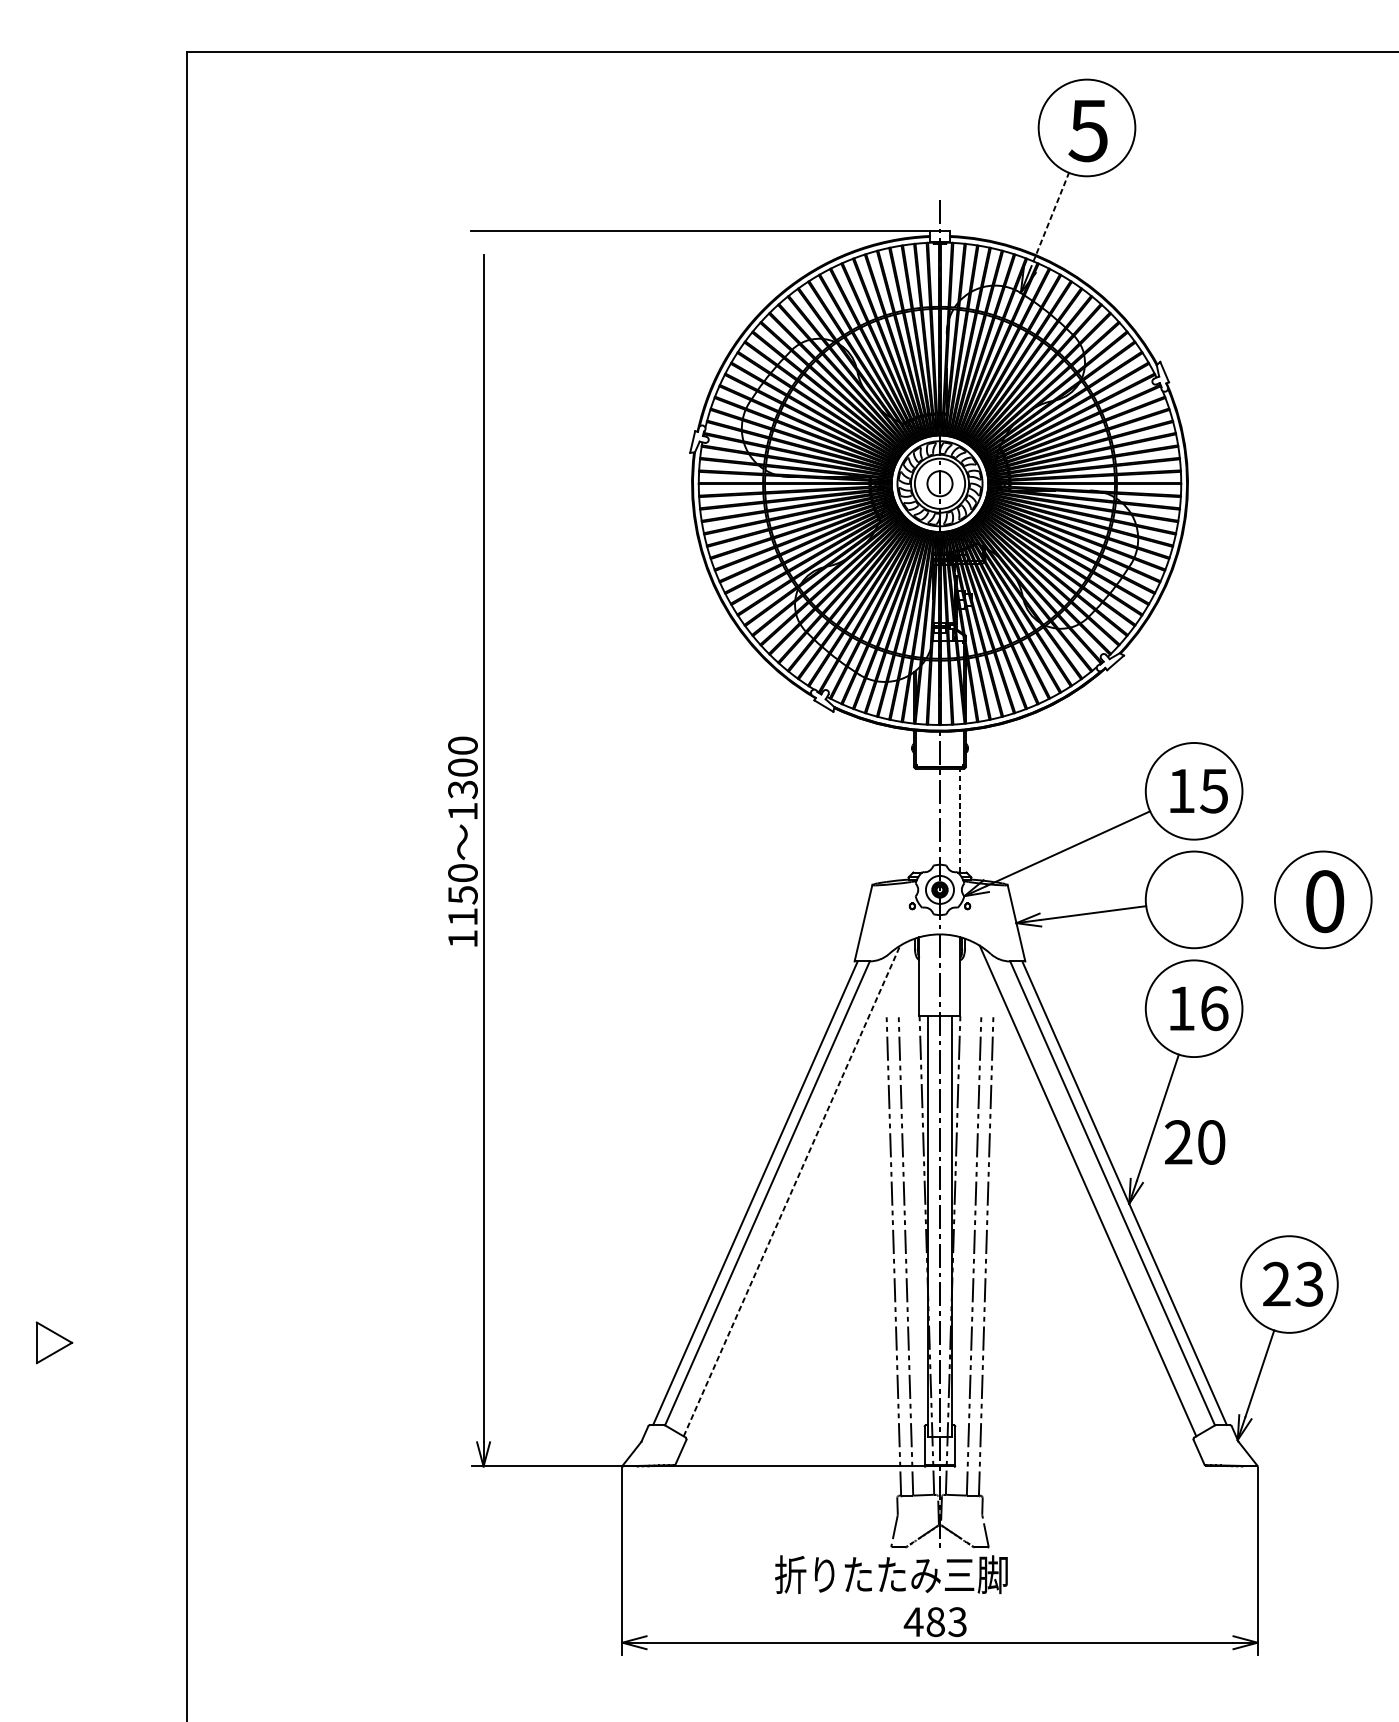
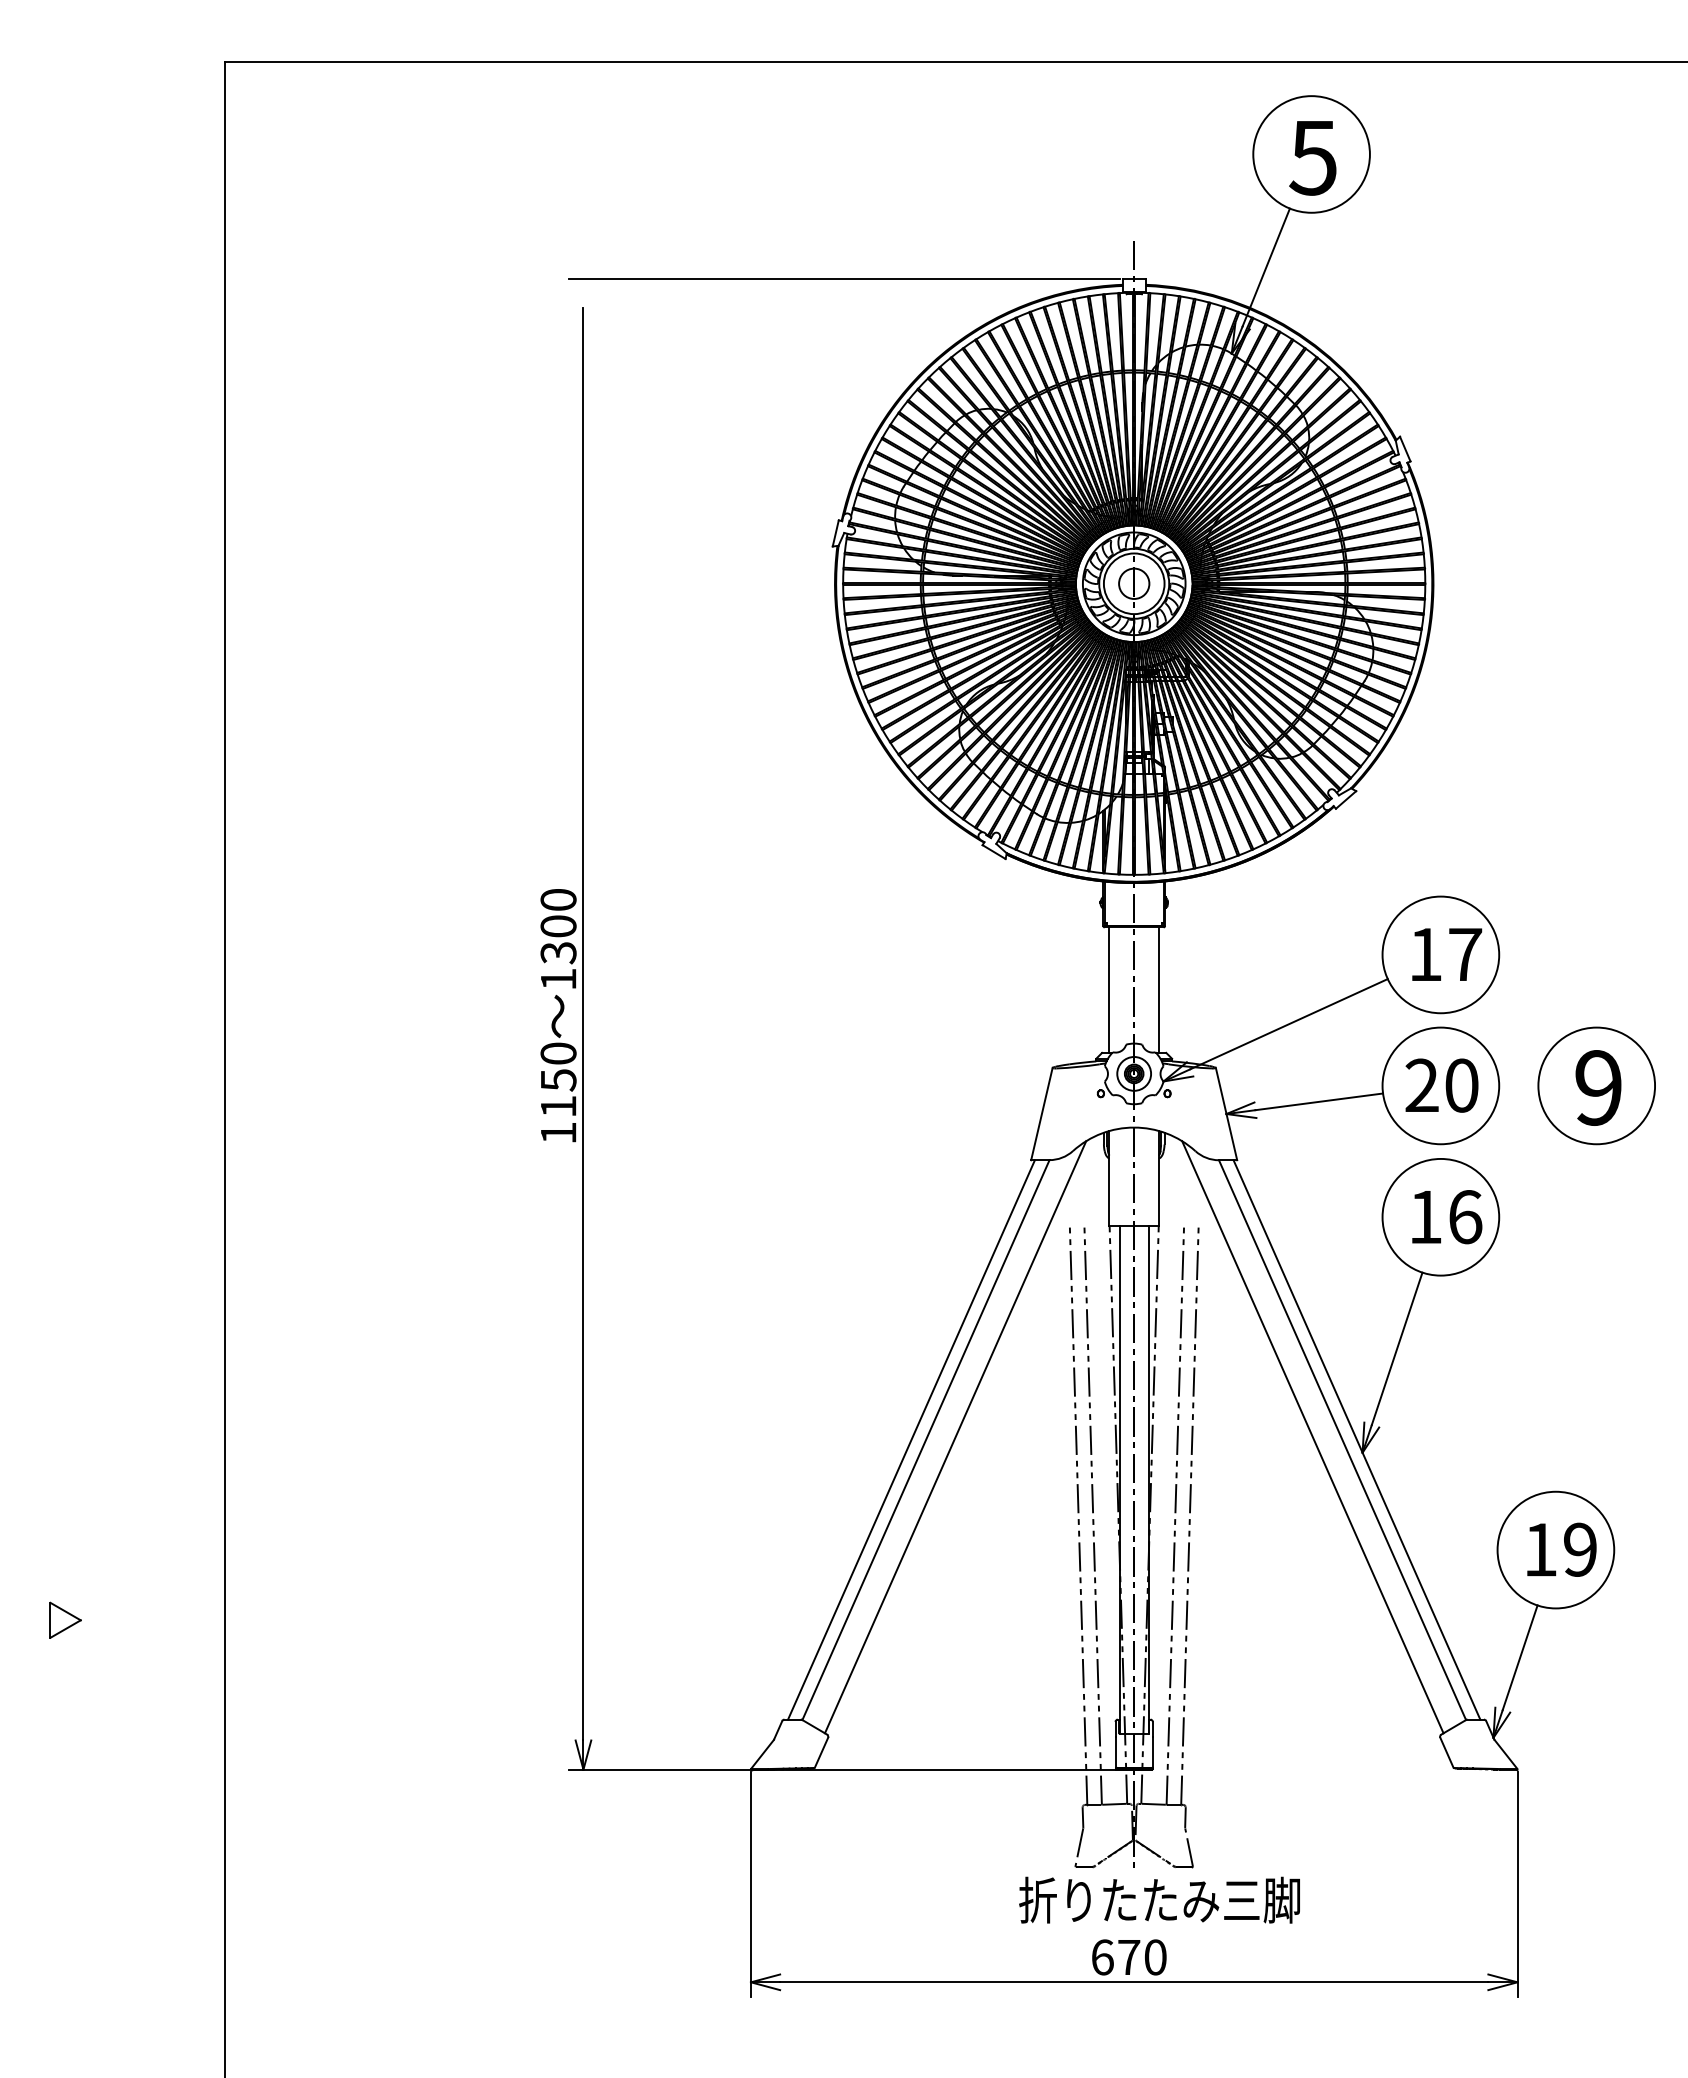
line: (1049, 221) -> (1266, 267), dashed -> solid
text: (1214, 790) -> (1465, 954), 15 -> 17
line: (919, 819) -> (1109, 989), added
line: (960, 820) -> (1158, 990), dashed -> solid
text: (1324, 901) -> (1598, 1087), 0 -> 9
text: (1194, 1142) -> (1441, 1085), moved
line: (791, 1191) -> (955, 1437), dashed -> solid
text: (1293, 1284) -> (1560, 1549), 23 -> 19
part: (54, 1342) -> (65, 1619), size x0.71
text: (891, 1574) -> (1159, 1899), moved
text: (935, 1622) -> (1128, 1957), 483 -> 670

